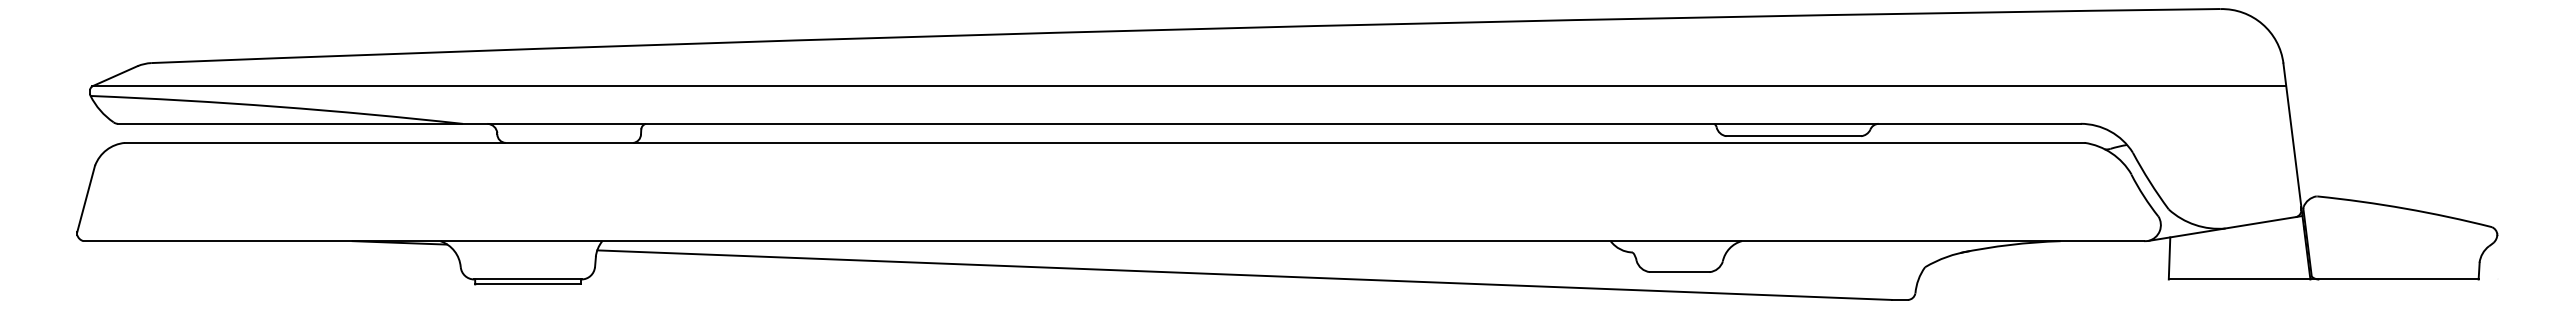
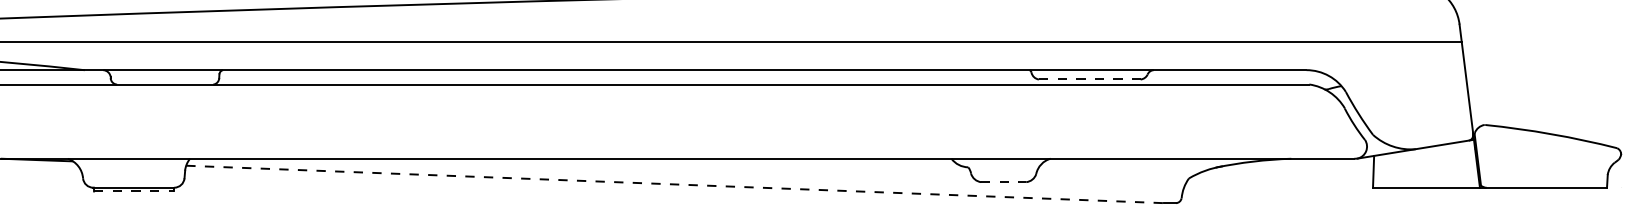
line: (1794, 136) -> (1090, 79), solid -> dashed
line: (1679, 272) -> (1003, 182), solid -> dashed
line: (1244, 275) -> (674, 184), solid -> dashed
line: (527, 284) -> (133, 191), solid -> dashed

